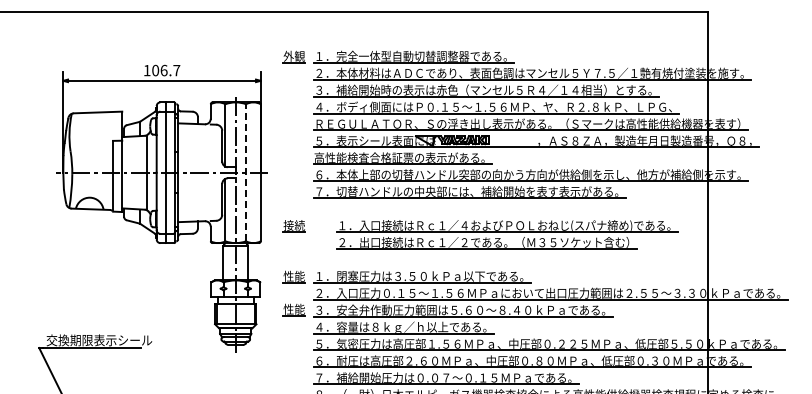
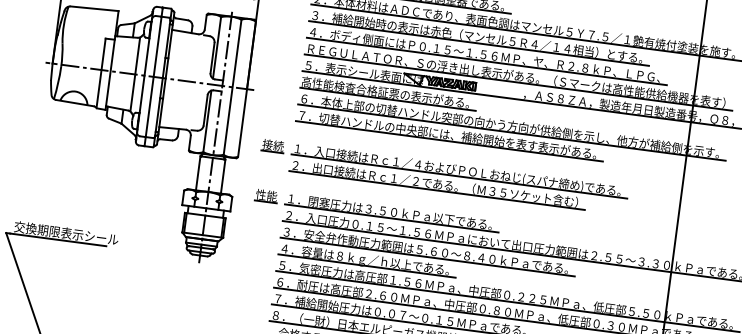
line: (246, 172) -> (233, 87), dashed -> solid
part: (507, 234) -> (459, 178), moved
part: (293, 309) -> (261, 228), removed

